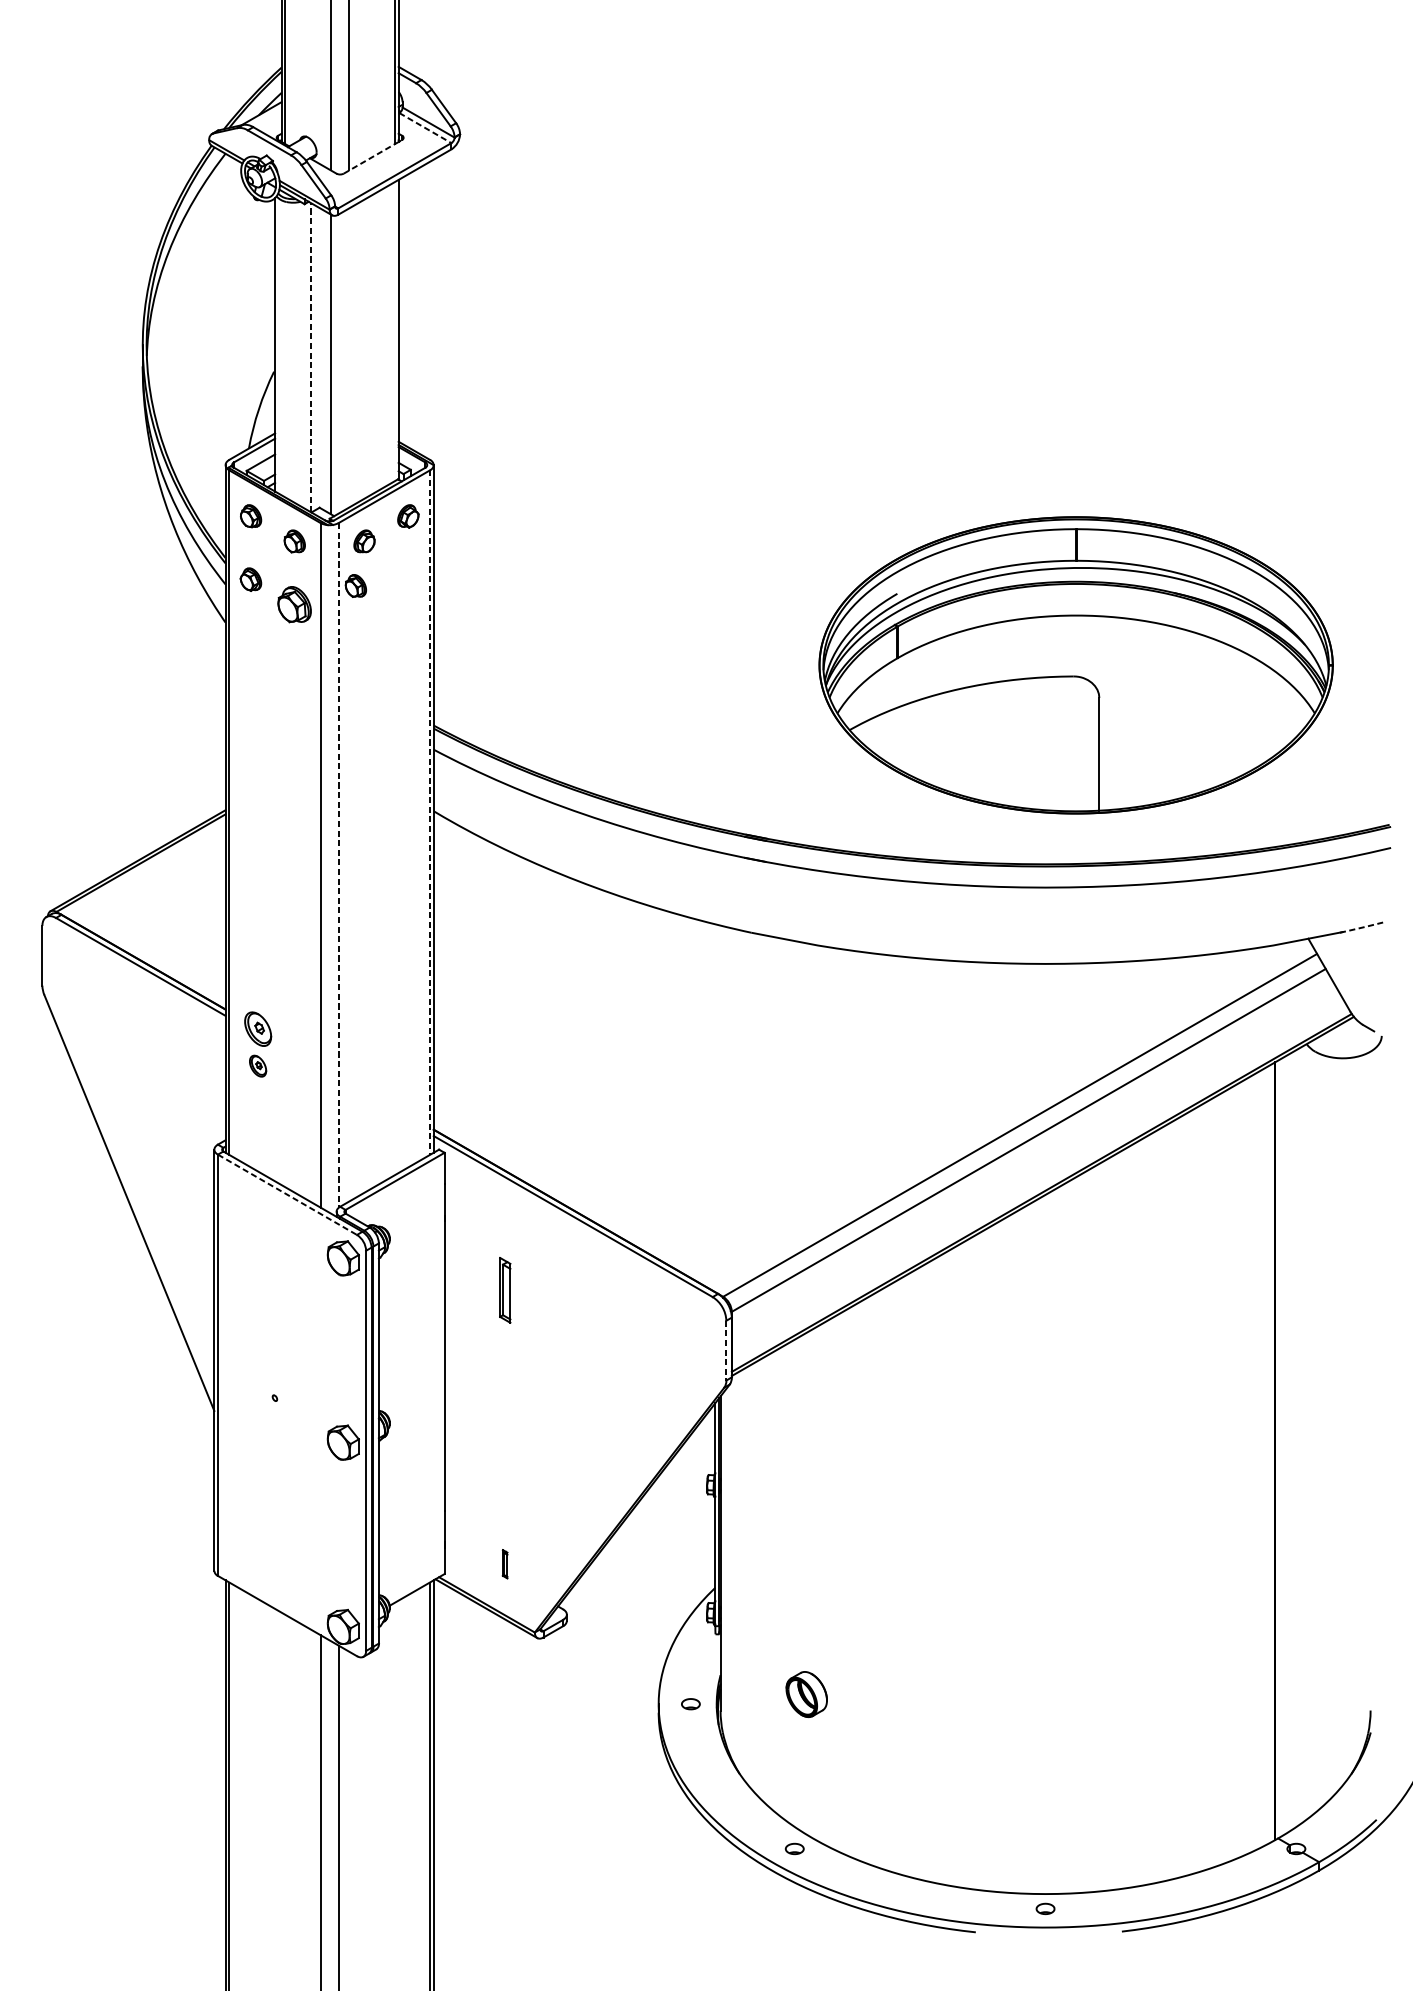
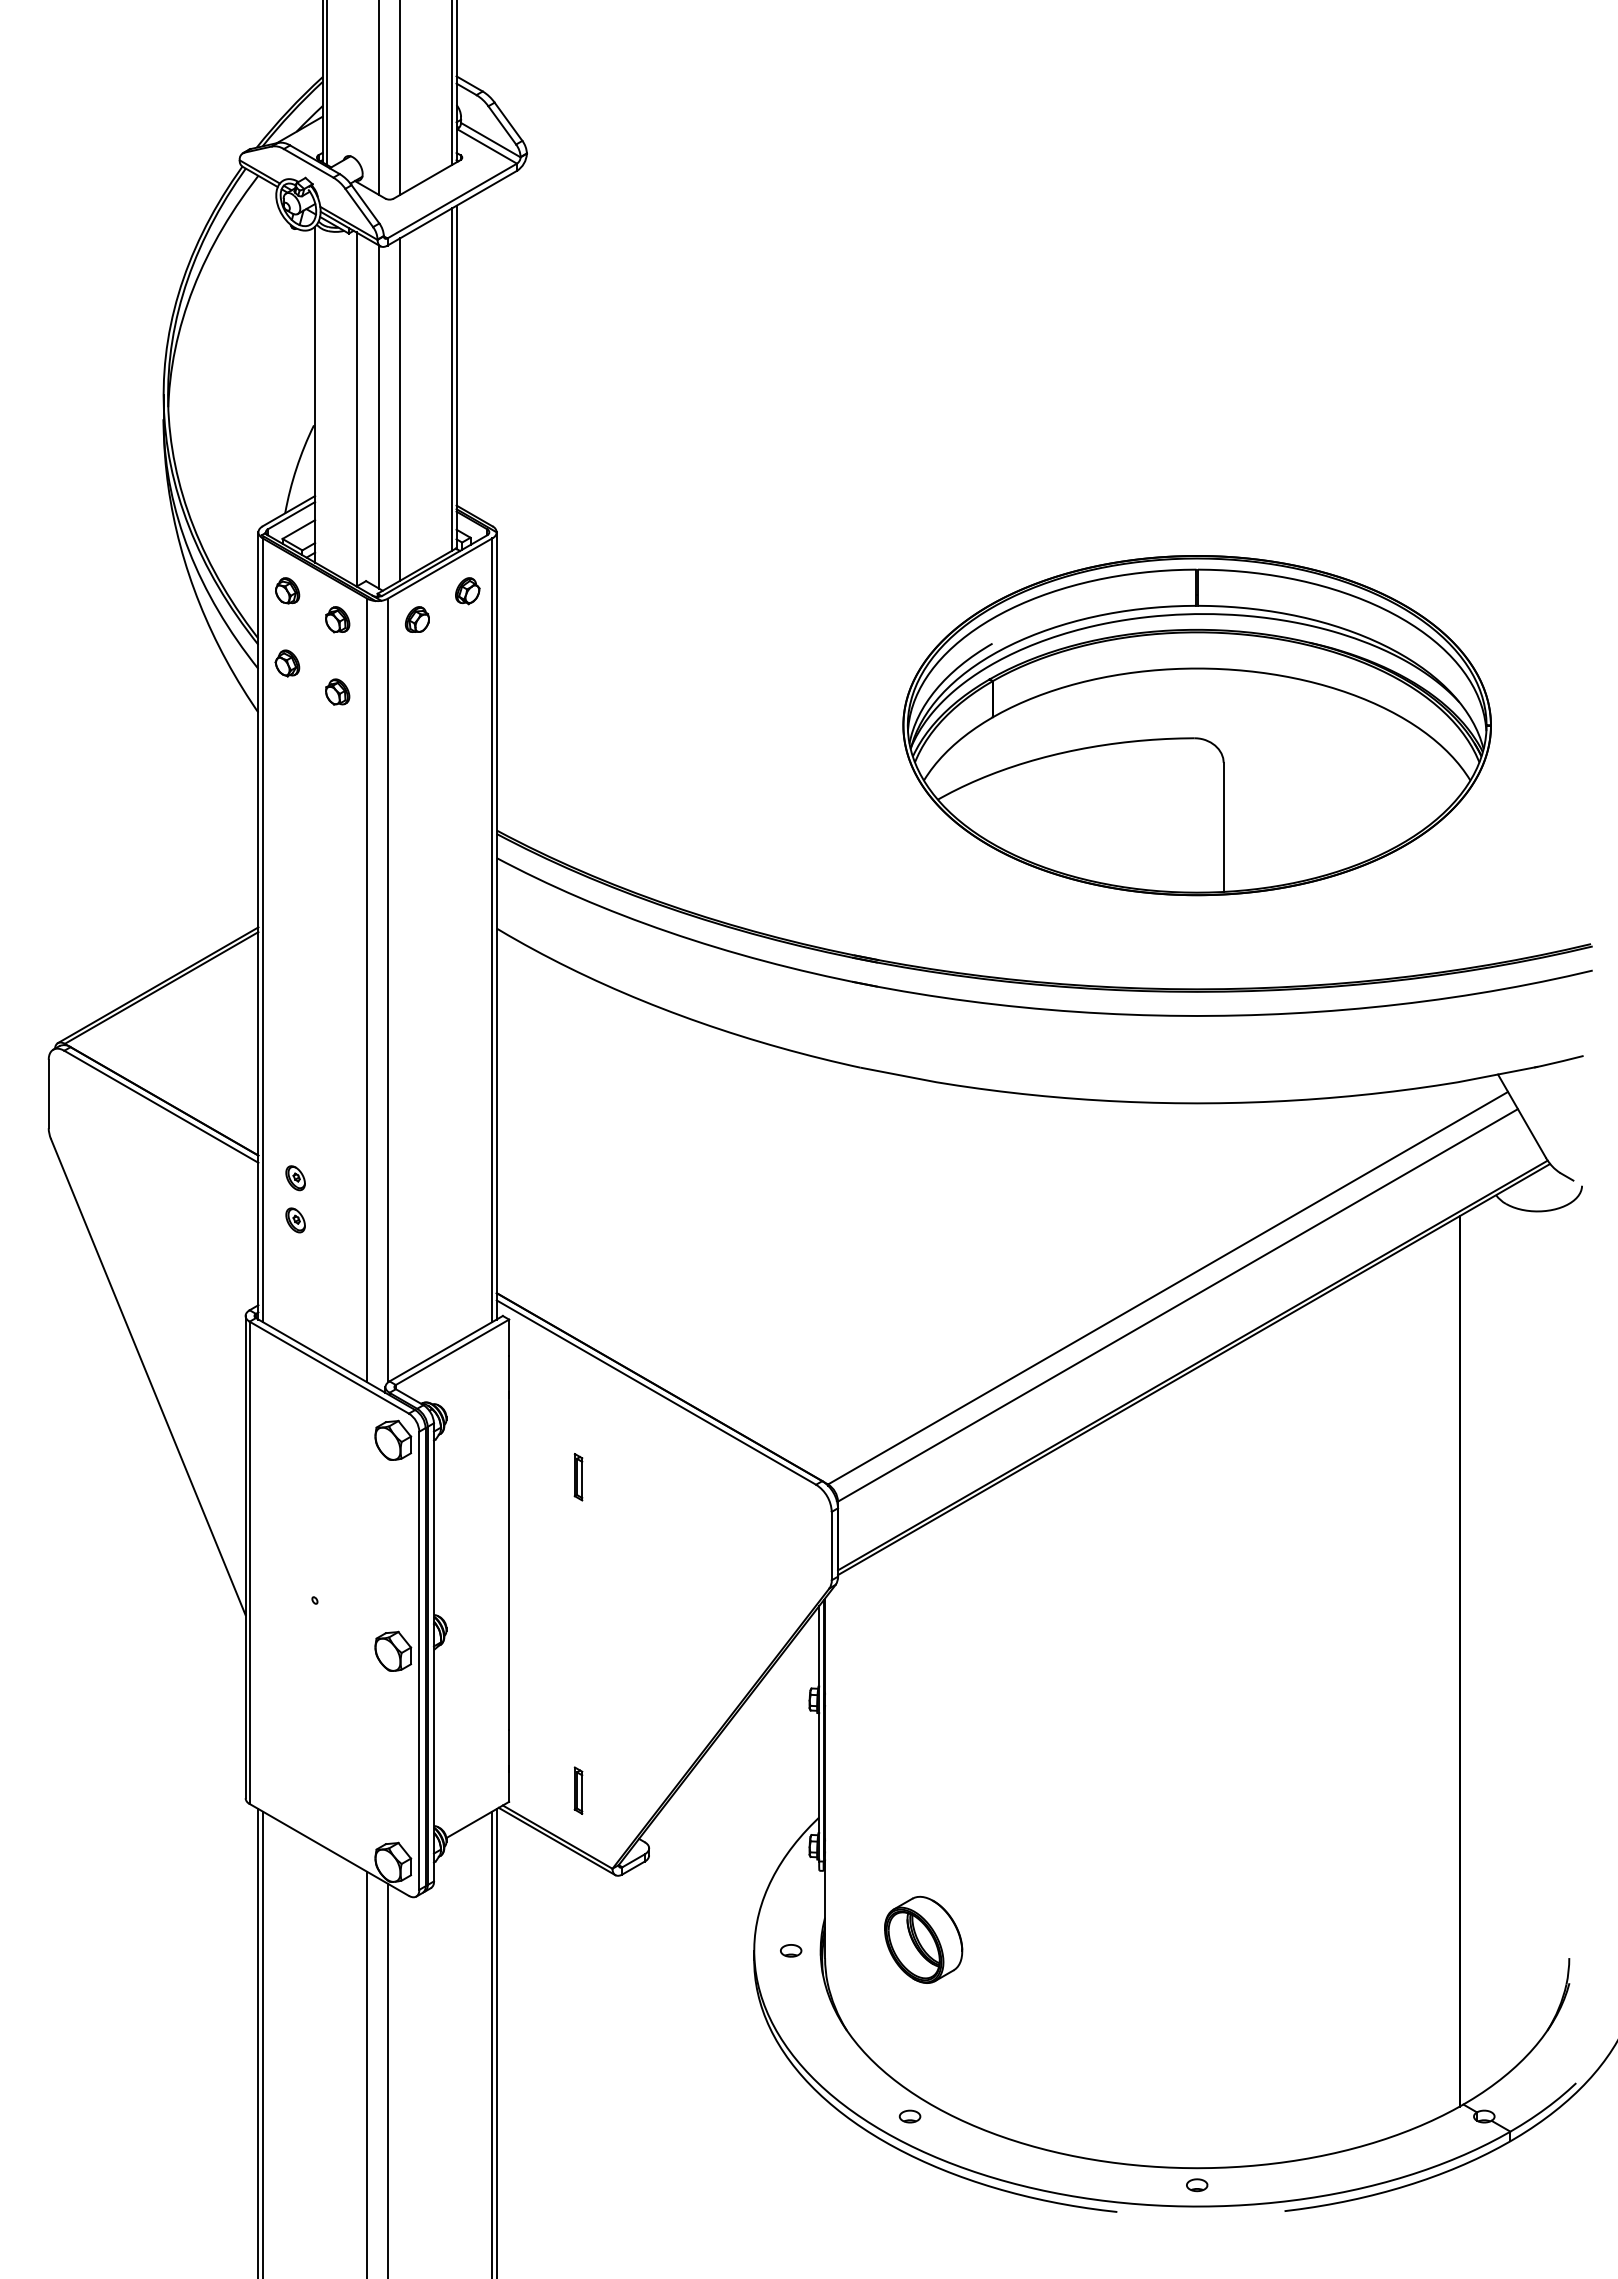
line: (425, 128) -> (487, 146), dashed -> solid
line: (373, 156) -> (427, 179), dashed -> solid
line: (395, 331) -> (452, 379), added
line: (311, 357) -> (356, 409), dashed -> solid
line: (349, 357) -> (400, 409), added
part: (355, 585) -> (407, 670), removed
part: (294, 604) -> (337, 691), size x0.62
part: (1075, 665) -> (1196, 725), moved
line: (430, 812) -> (492, 930), dashed -> solid
line: (339, 865) -> (388, 990), dashed -> solid
line: (1362, 927) -> (1559, 1061), dashed -> solid
part: (257, 1029) -> (295, 1178), size x0.62
line: (287, 1194) -> (329, 1367), dashed -> solid
part: (505, 1290) -> (578, 1477), size x0.62
line: (726, 1351) -> (831, 1546), dashed -> solid
part: (505, 1564) -> (578, 1790), size x1.43
part: (806, 1694) -> (923, 1939), size x1.67

